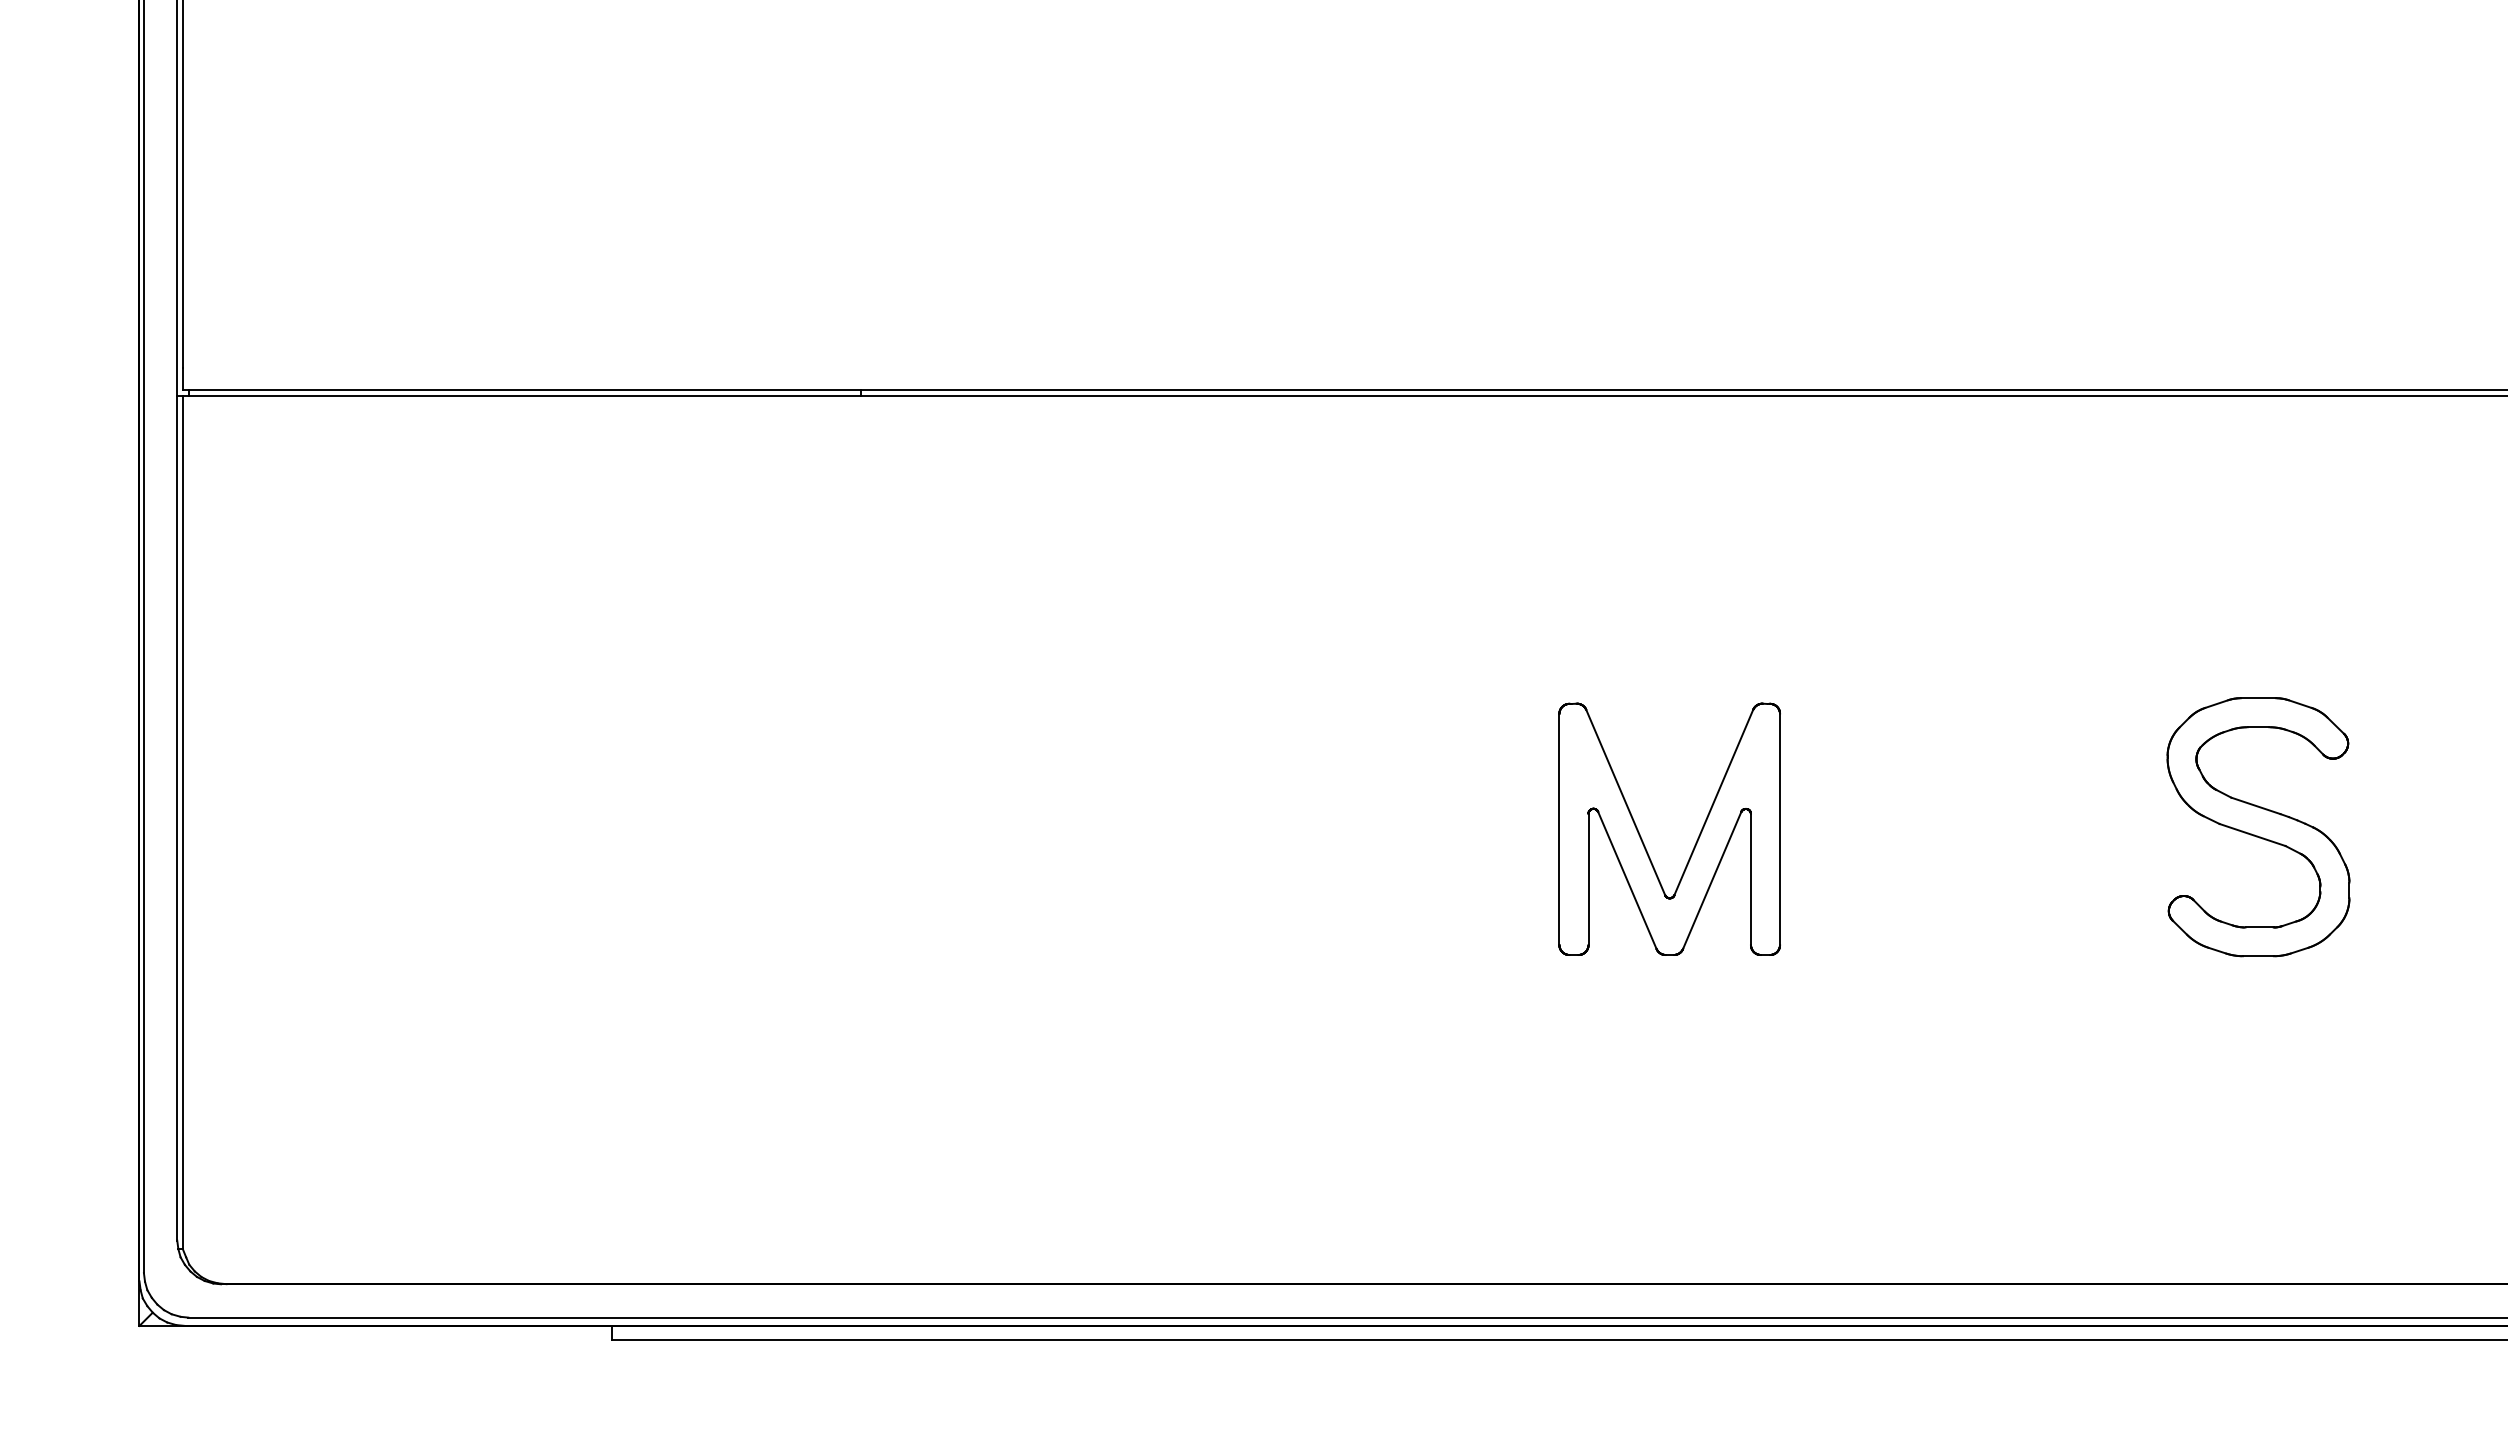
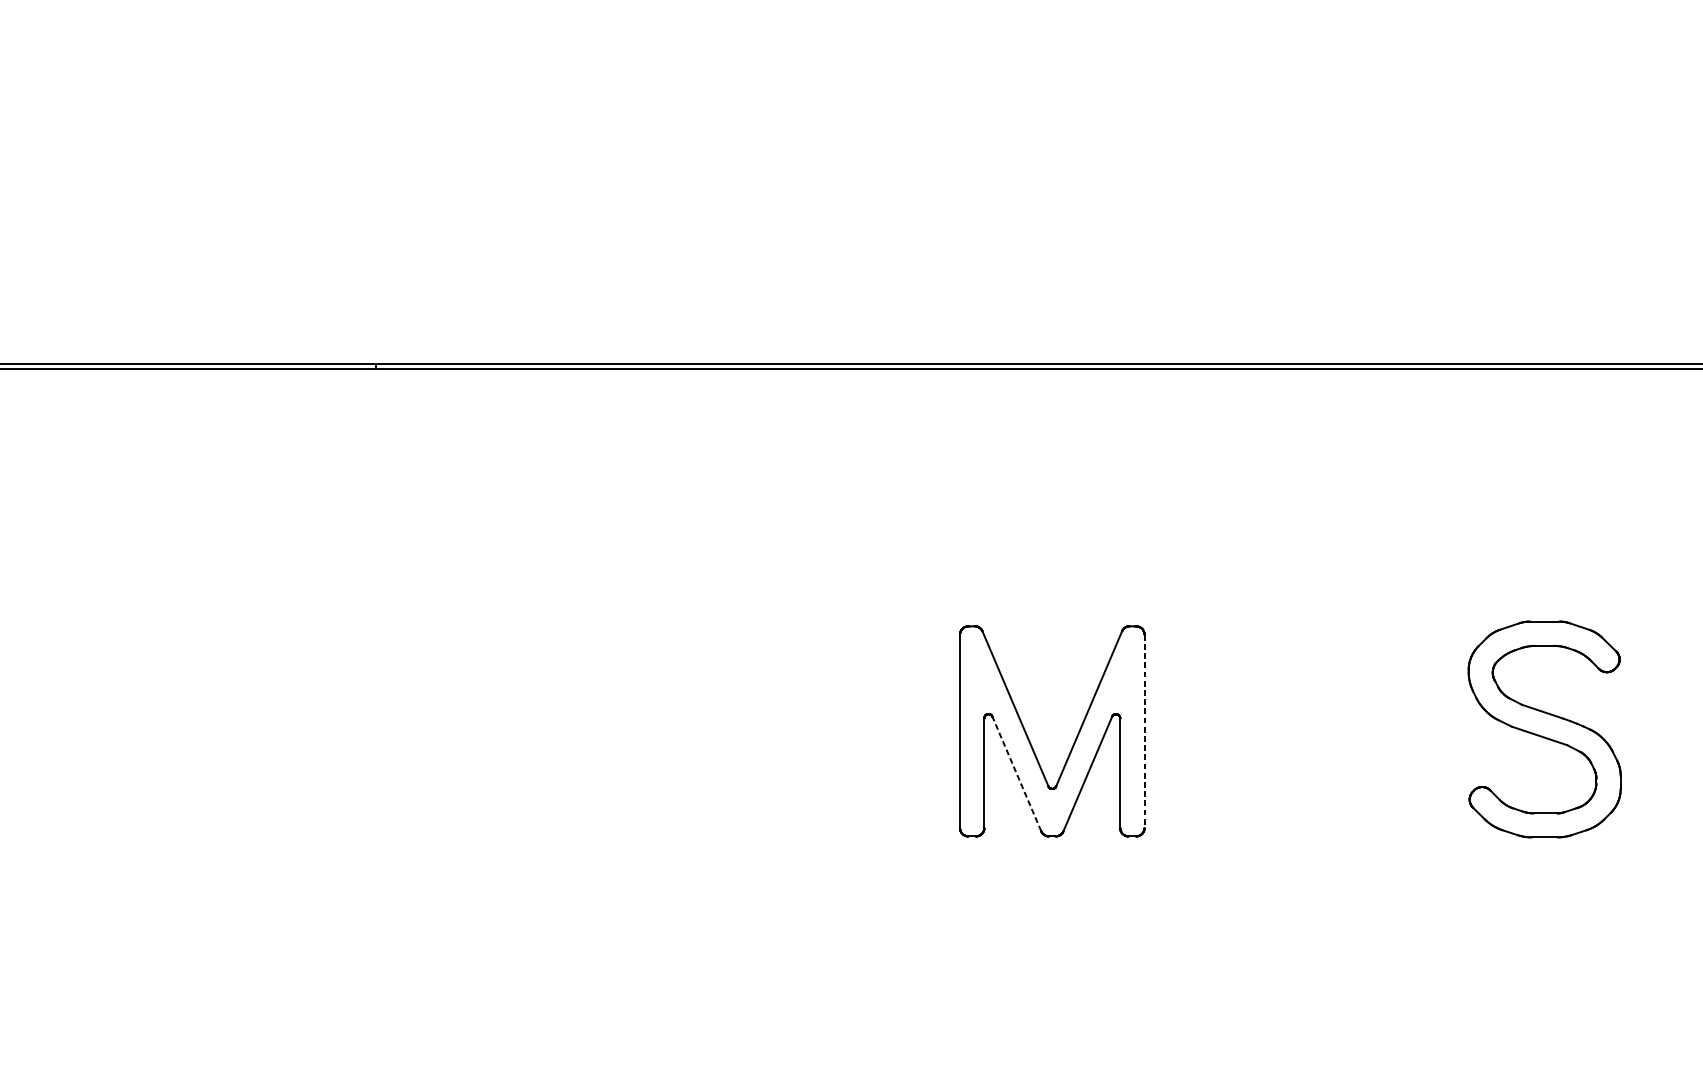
line: (1780, 829) -> (1144, 731), solid -> dashed
line: (1627, 879) -> (1016, 773), solid -> dashed

